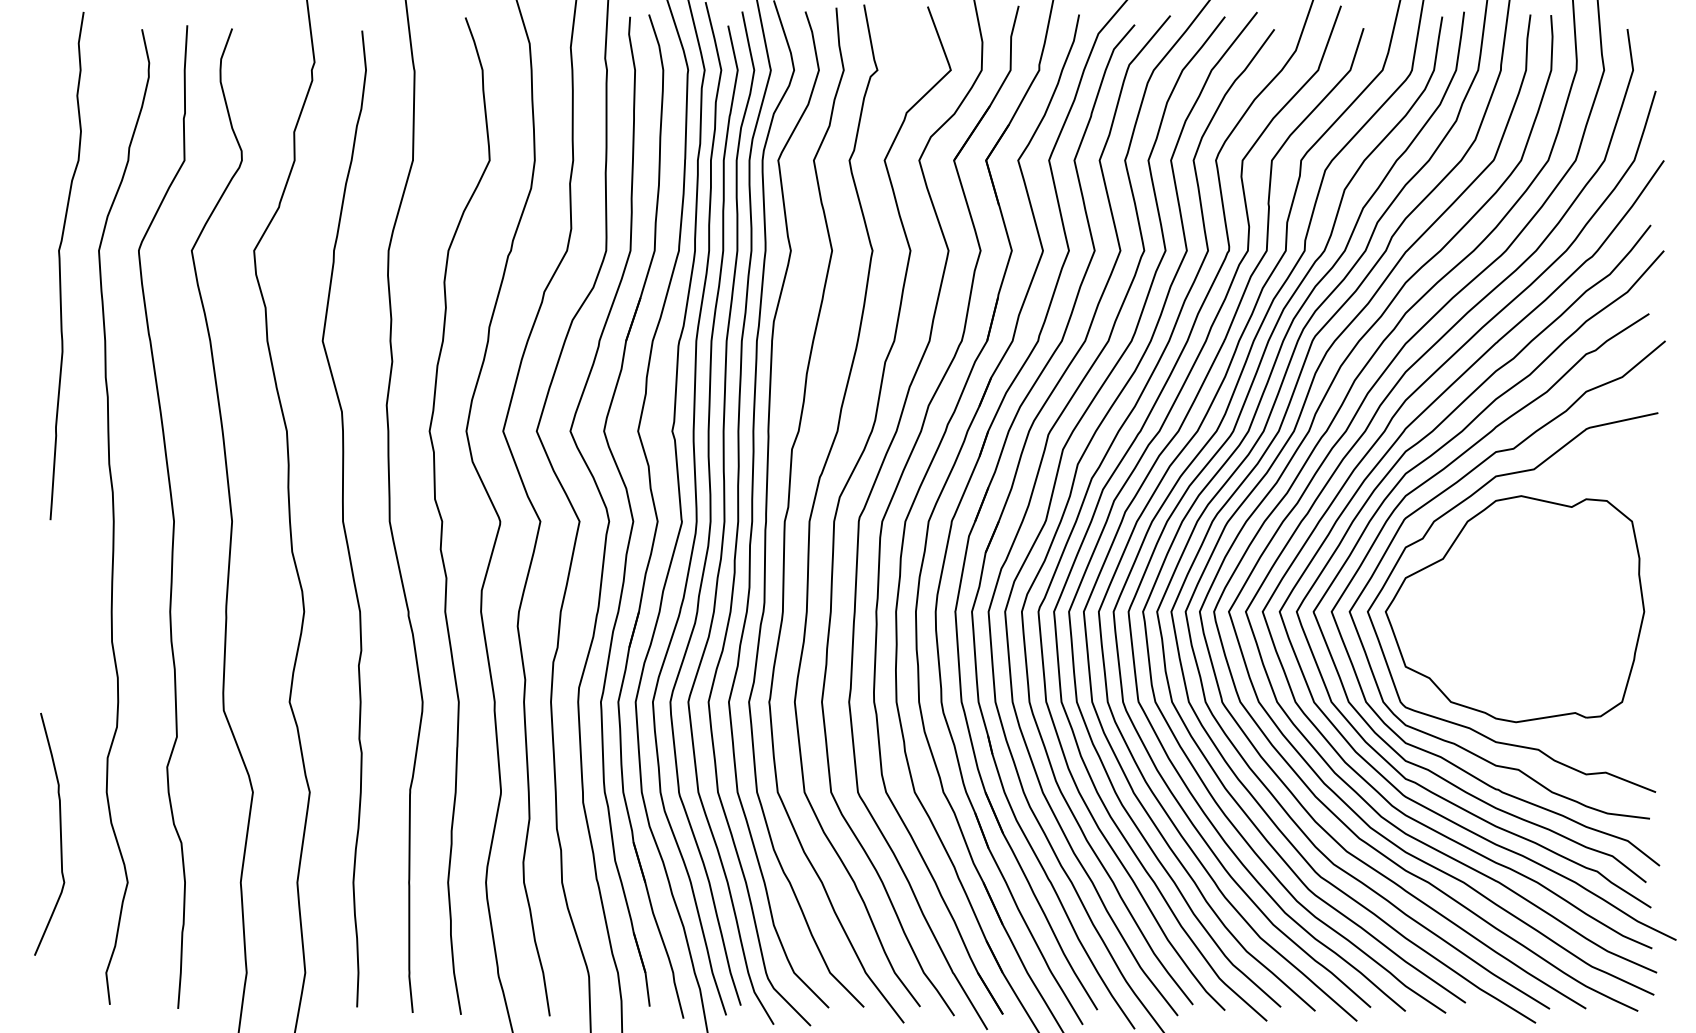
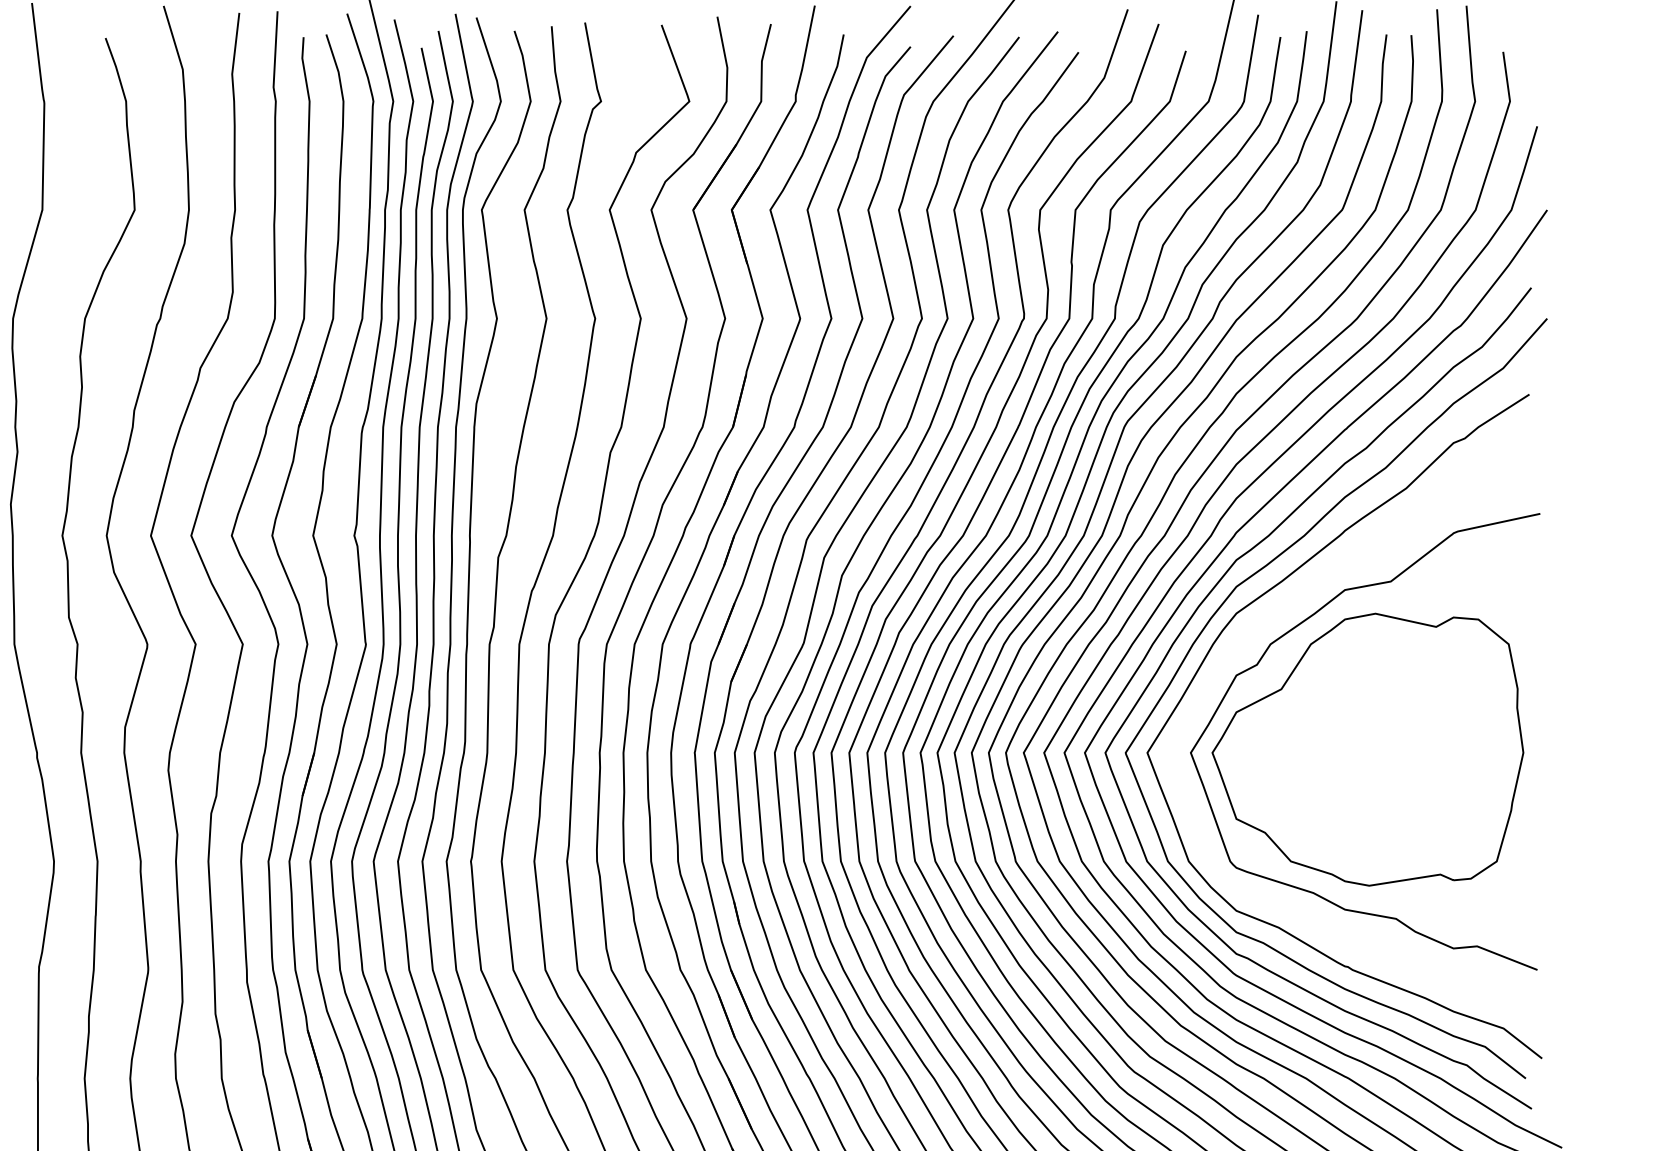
curve: (1444, 492) -> (1283, 609), removed

